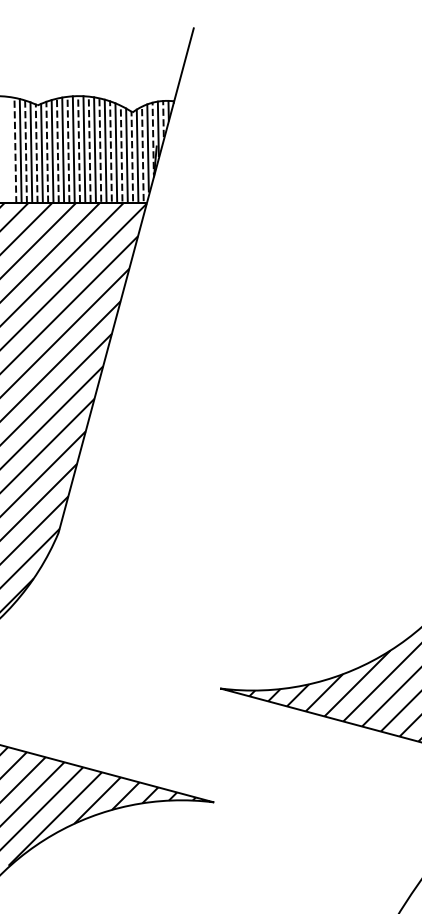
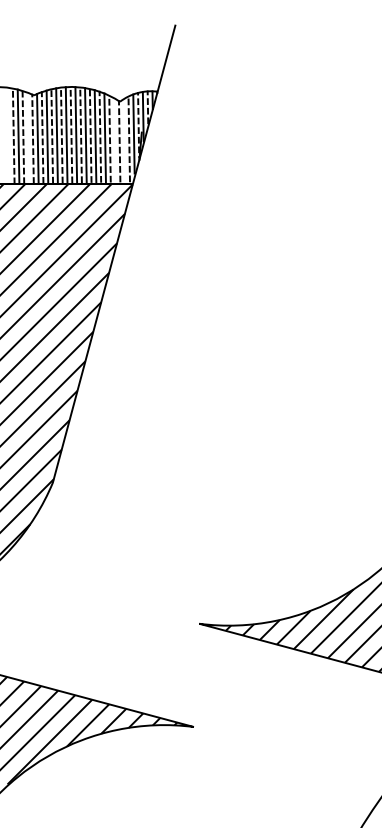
line: (31, 152) -> (28, 138), removed
line: (126, 155) -> (114, 140), removed
line: (137, 155) -> (124, 140), removed

